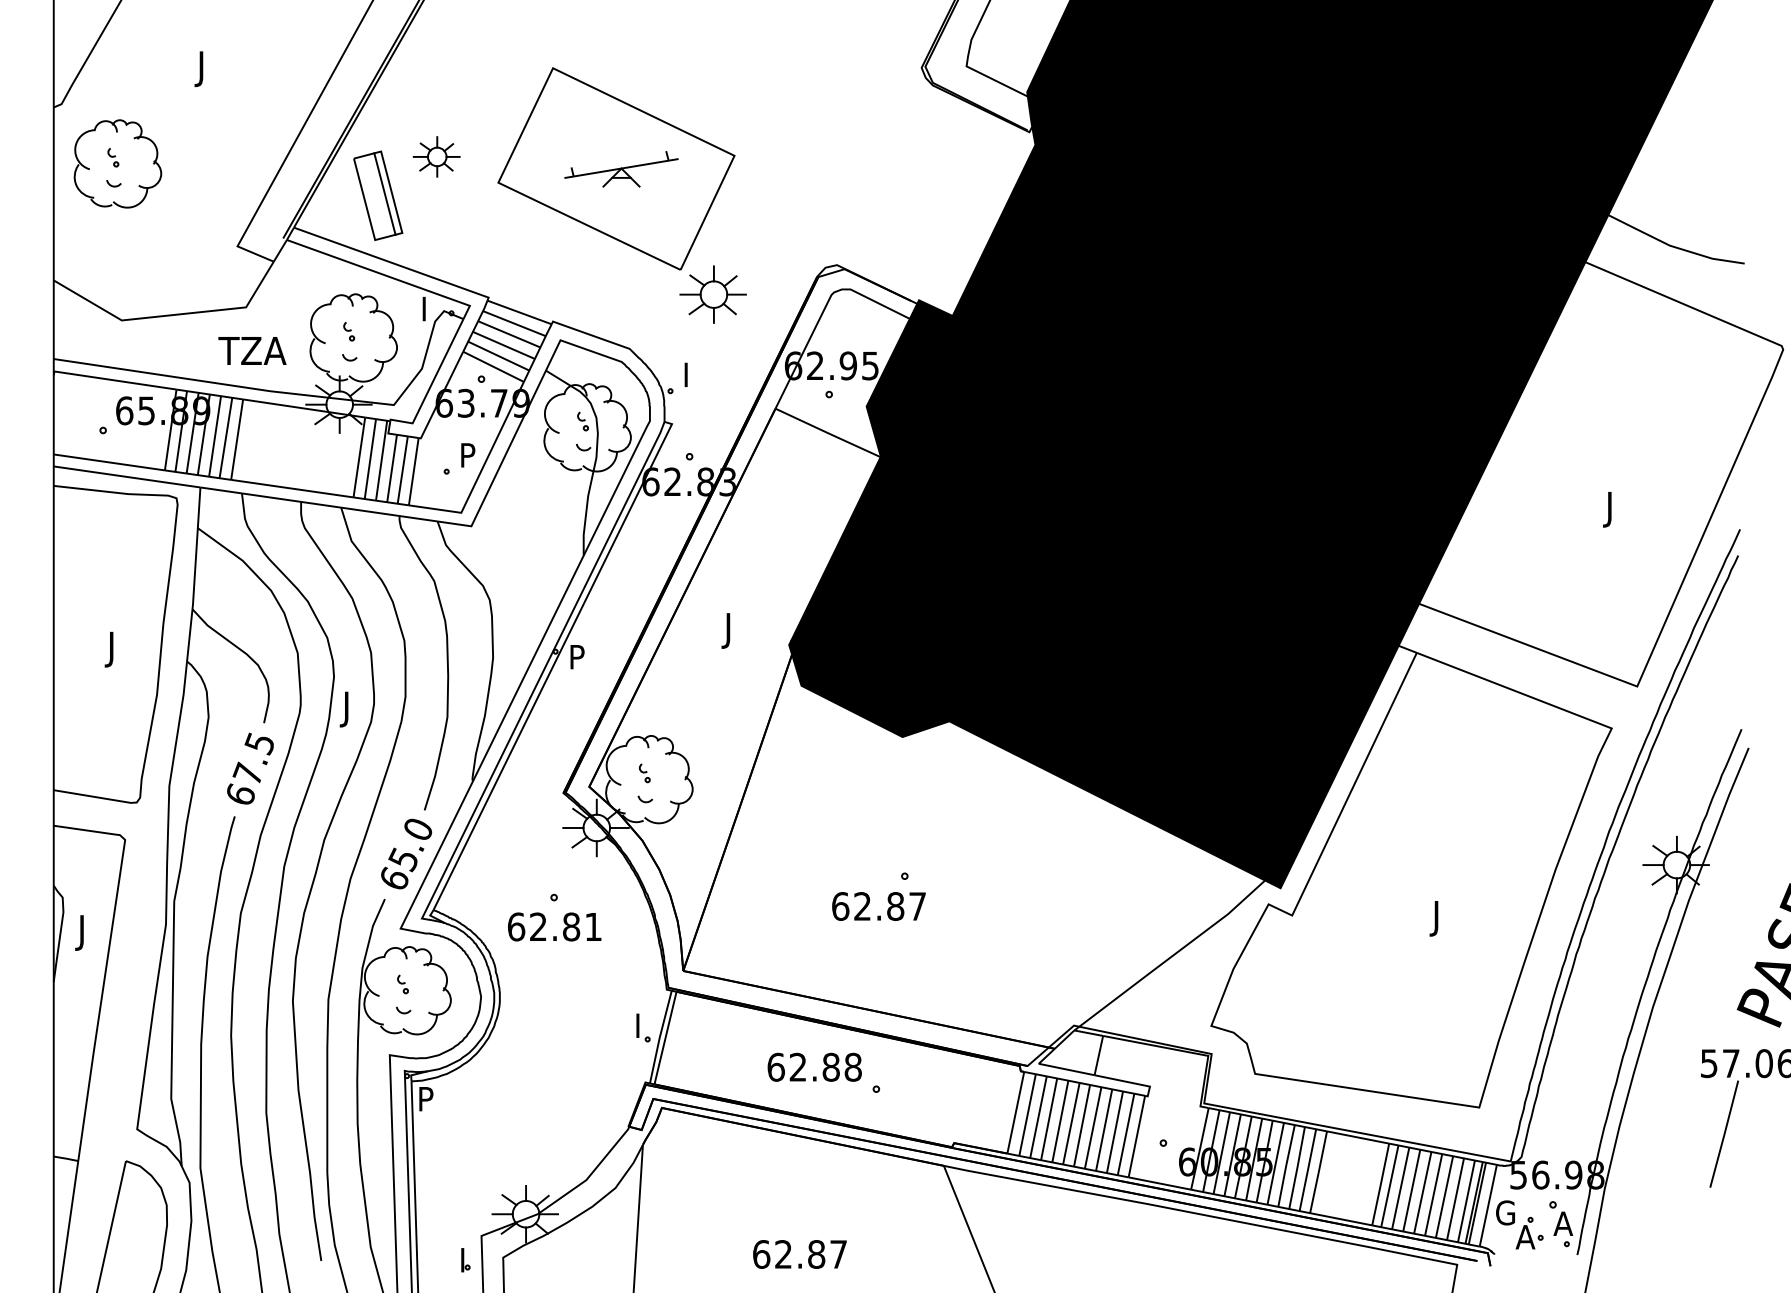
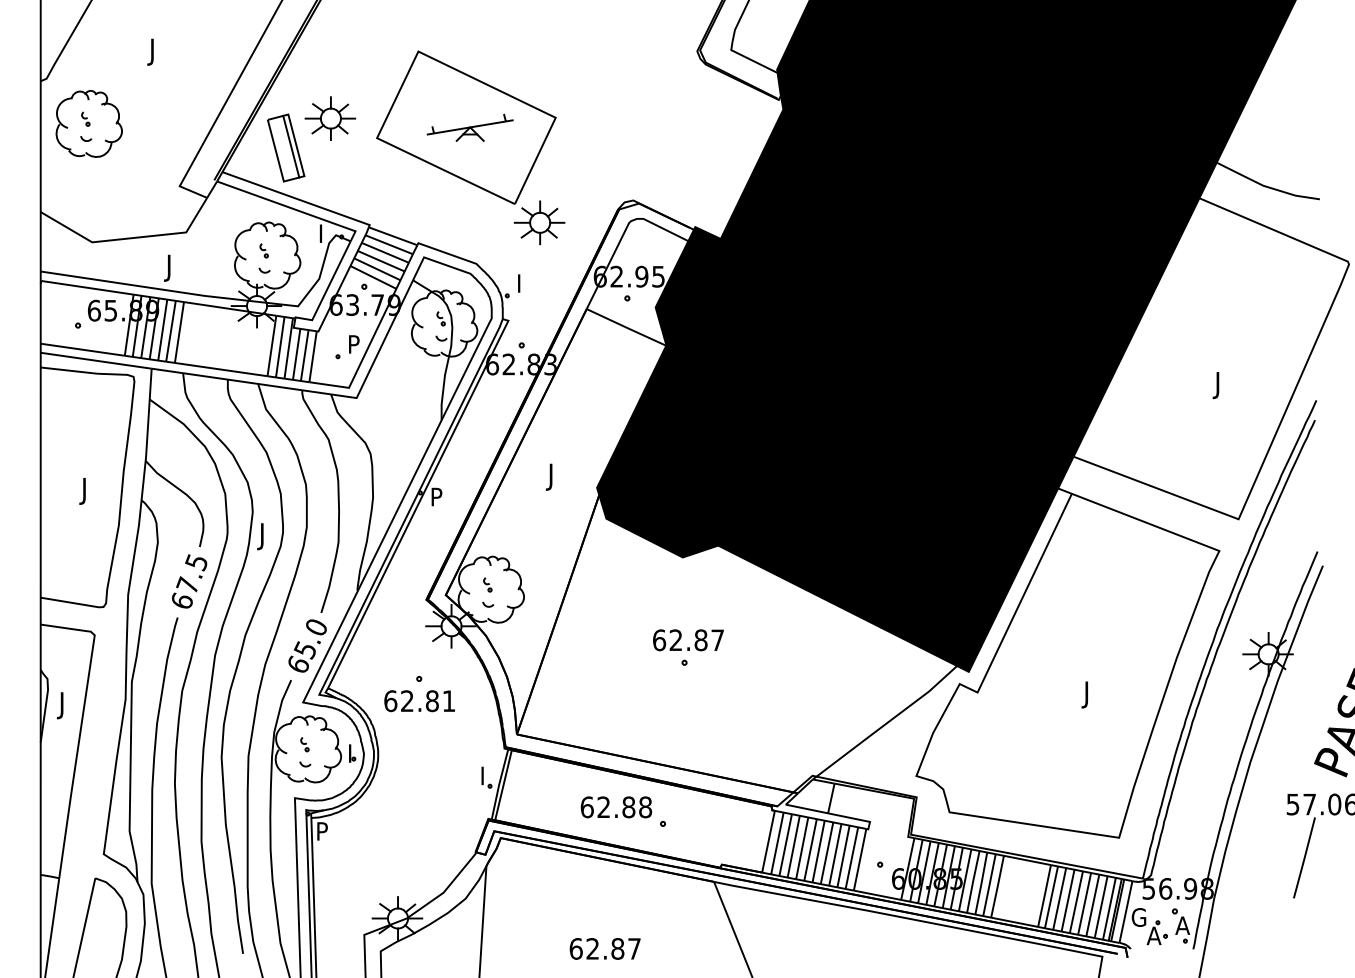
part: (436, 156) -> (330, 118), size x1.43
text: (251, 354) -> (190, 268), TZA -> J
text: (878, 906) -> (688, 640), moved
part: (465, 1260) -> (352, 753), moved

